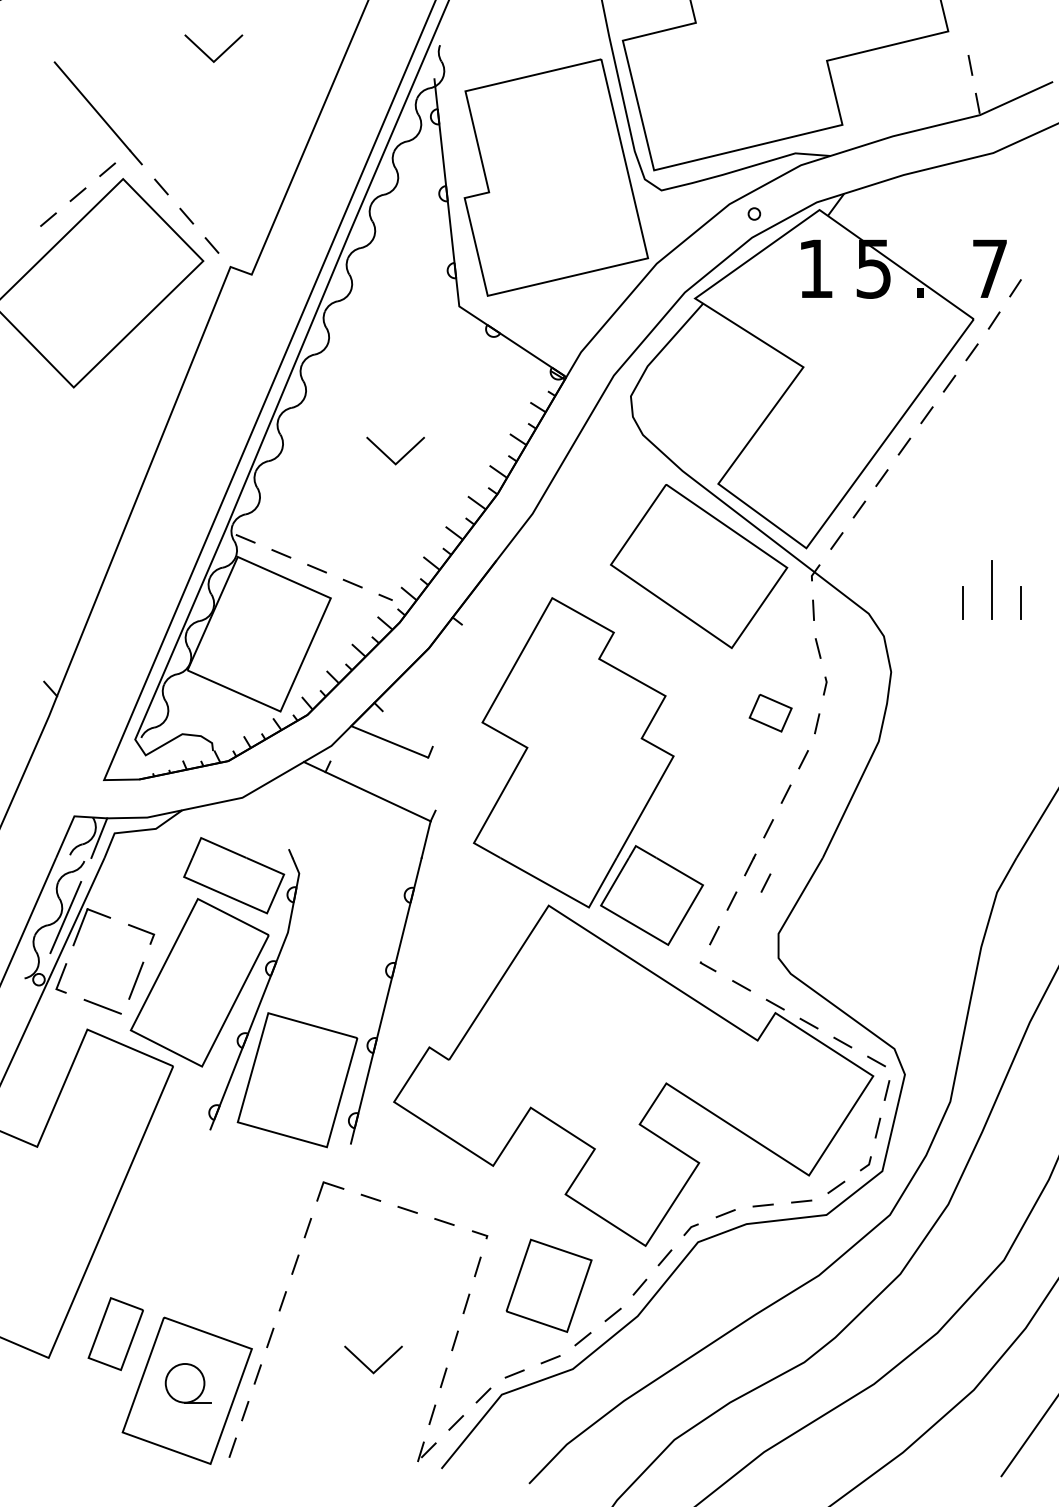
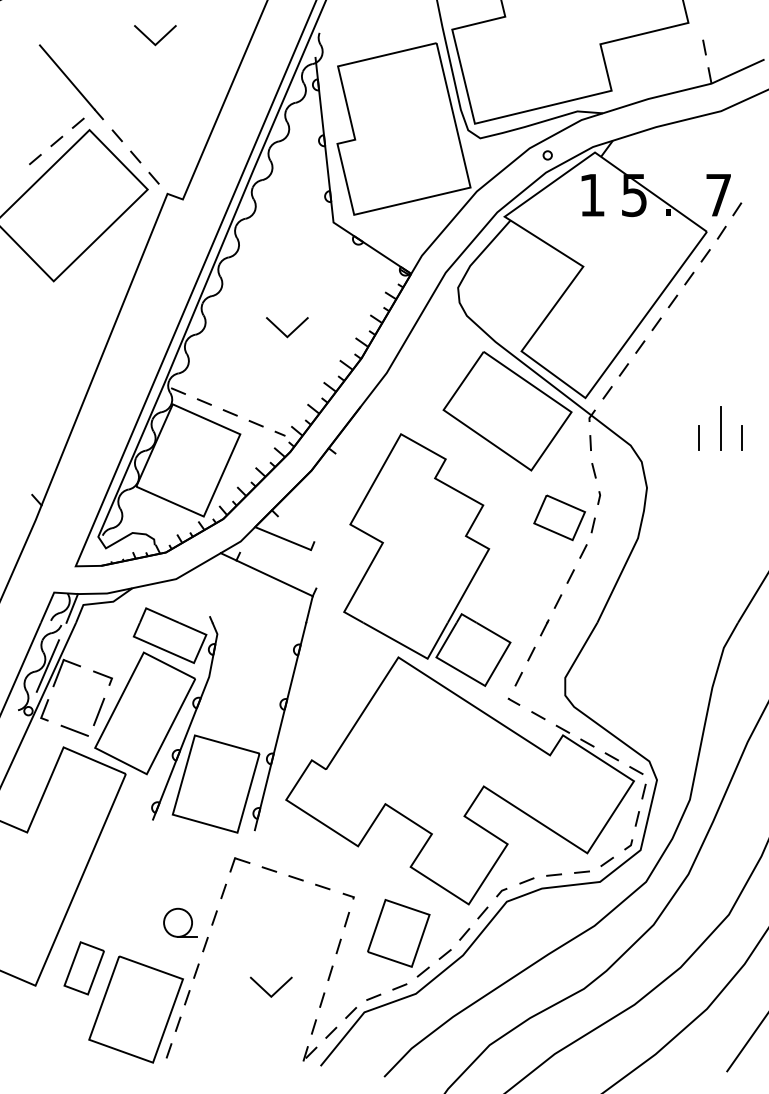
part: (770, 712) -> (559, 517), size x1.67
line: (765, 882) -> (555, 640), removed
part: (187, 1383) -> (179, 922), moved

